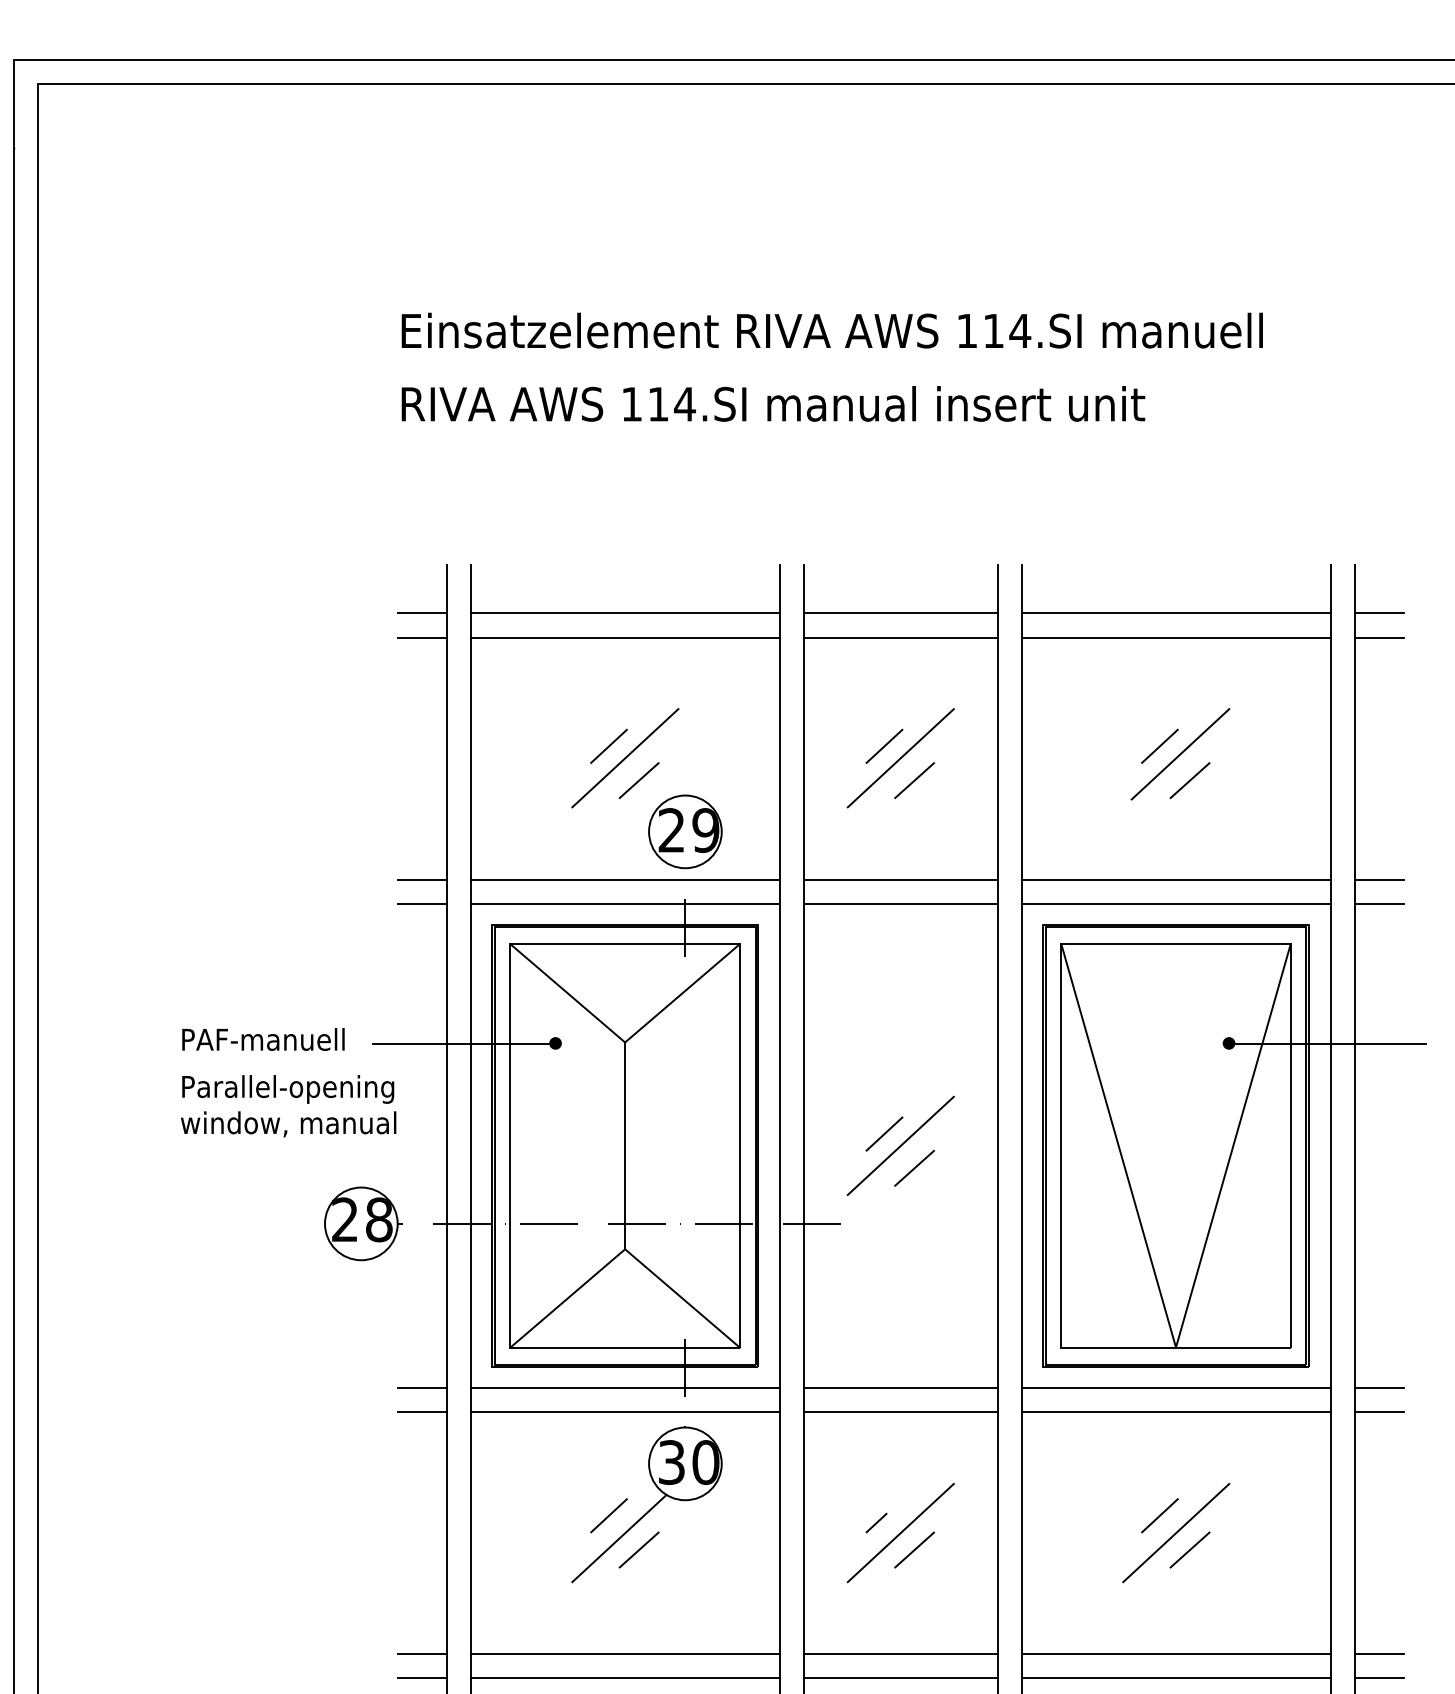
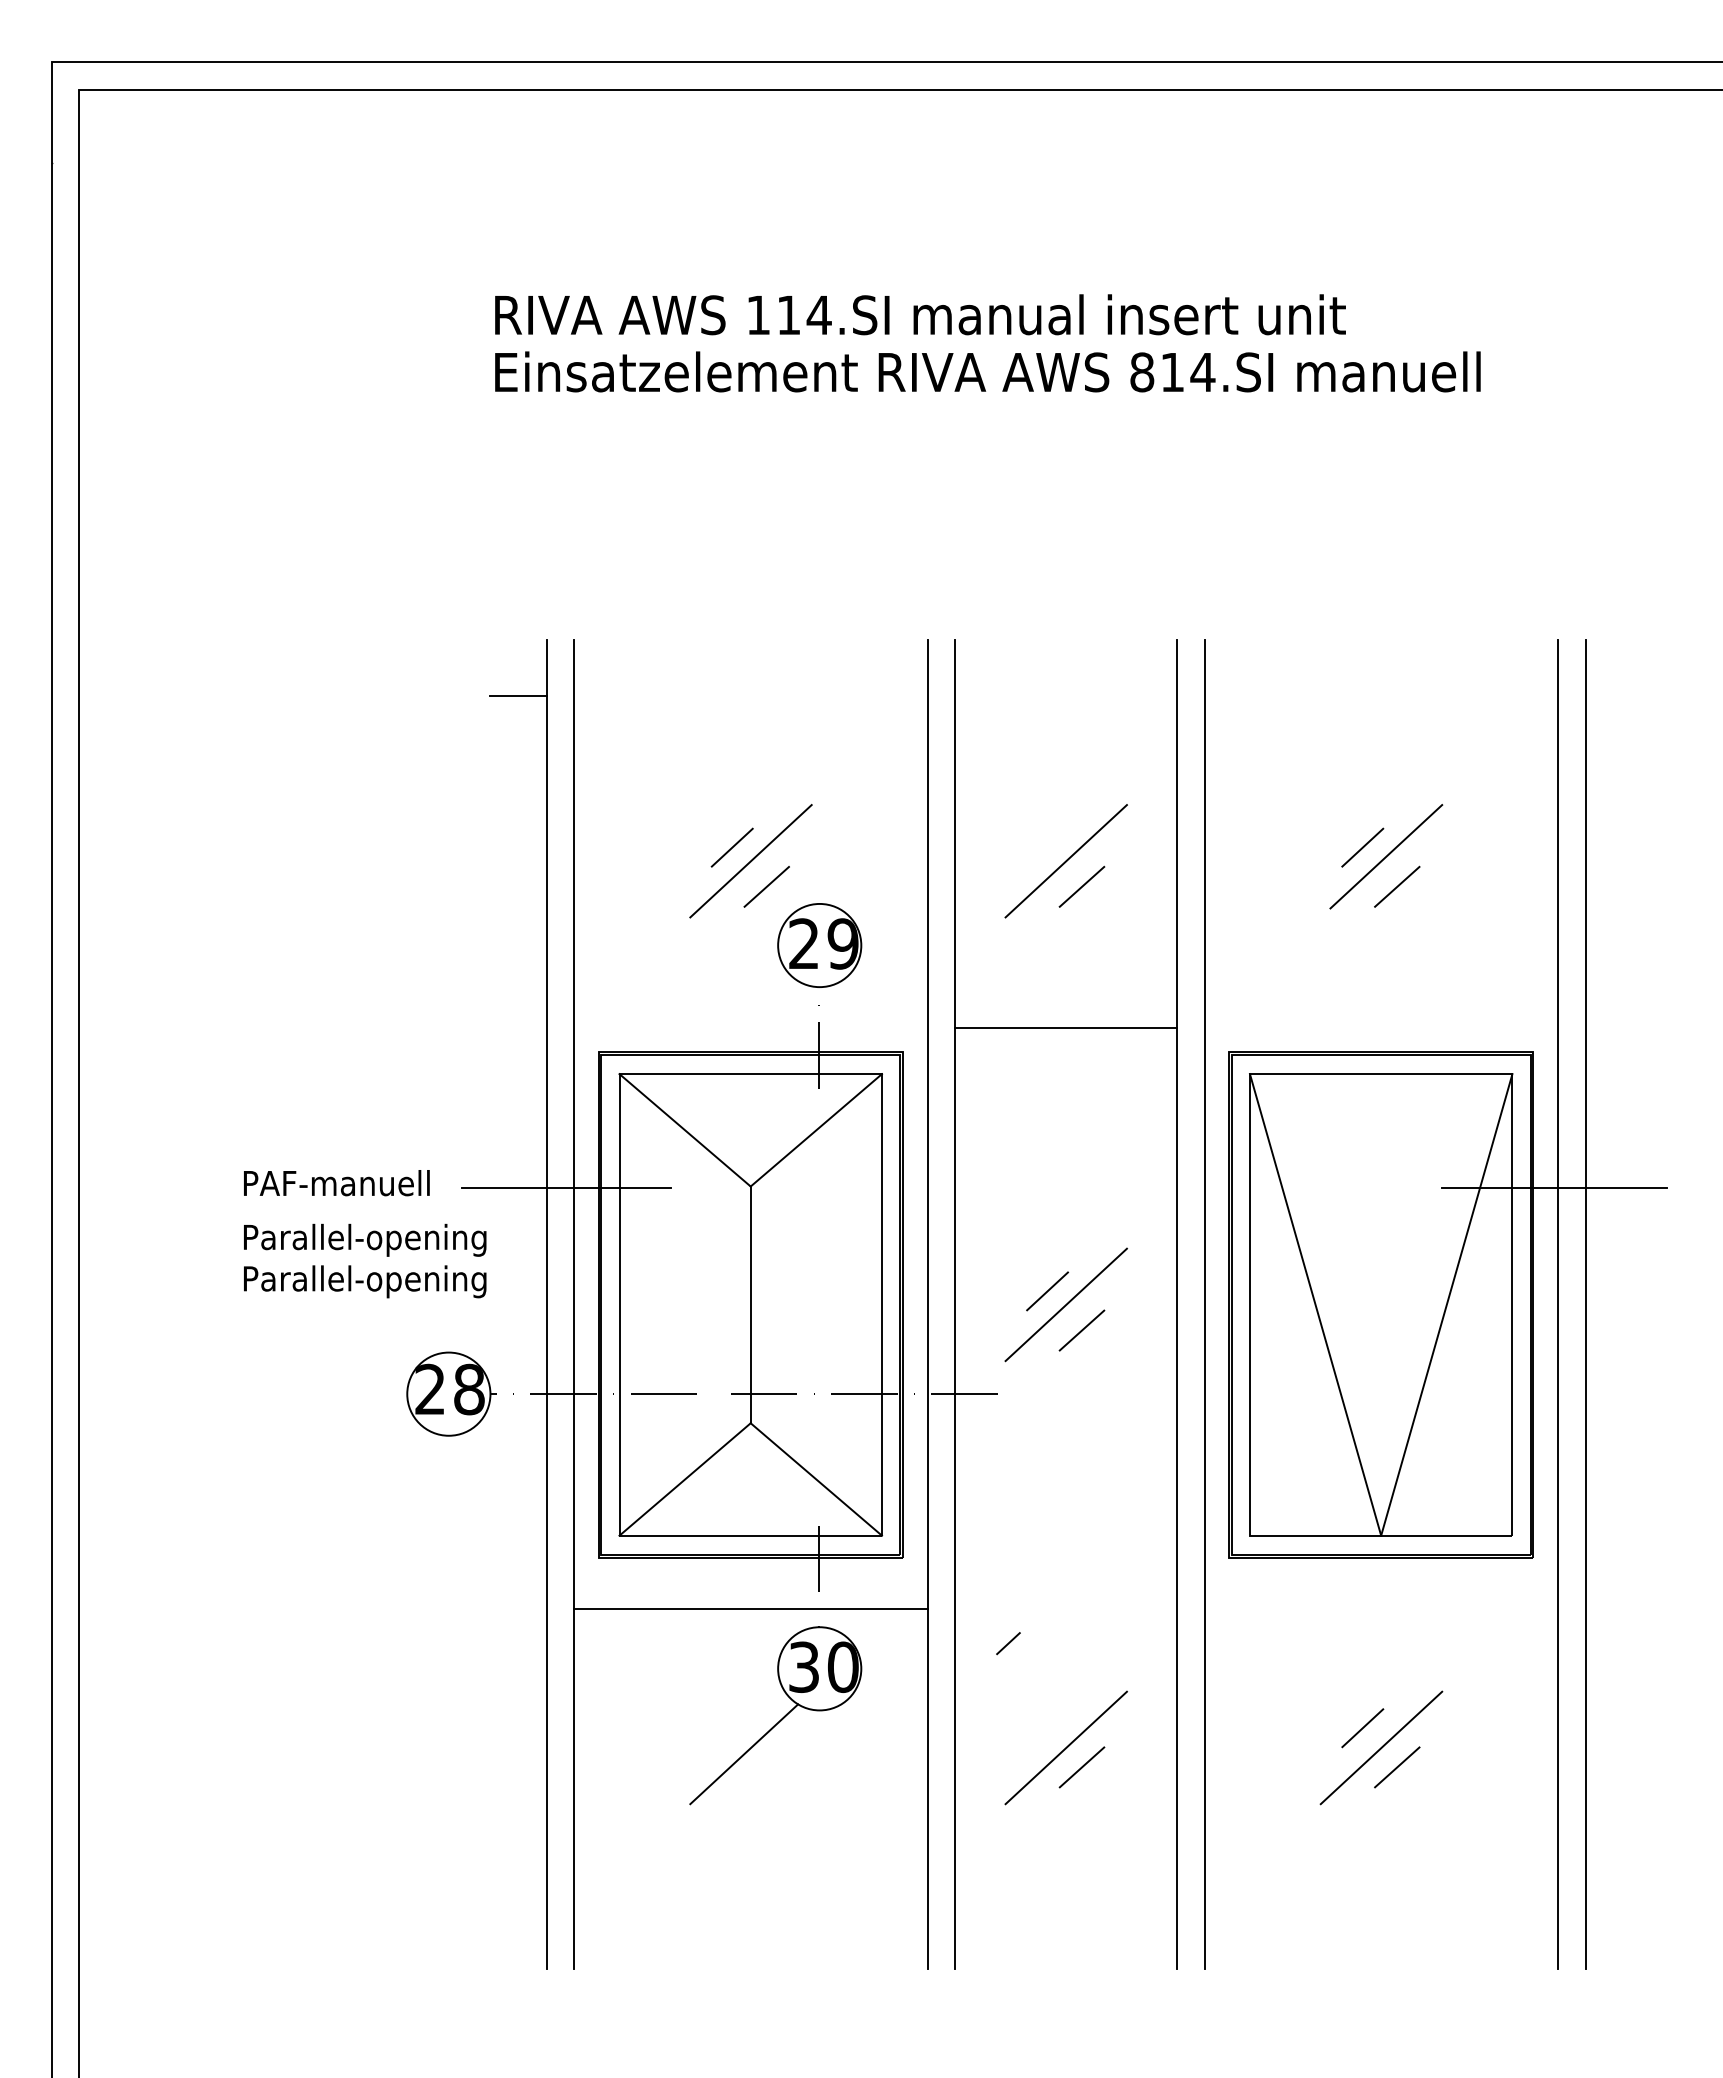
text: (967, 331) -> (1142, 372), 114.SI -> 814.SI
text: (773, 403) -> (920, 314), moved
line: (624, 613) -> (750, 695), removed
line: (901, 613) -> (1066, 695), removed
line: (1176, 613) -> (1381, 695), removed
line: (1379, 613) -> (1613, 695), removed
line: (422, 637) -> (518, 723), removed
line: (624, 637) -> (750, 723), removed
line: (901, 637) -> (1066, 723), removed
line: (1176, 637) -> (1381, 723), removed
line: (1379, 637) -> (1613, 723), removed
line: (884, 746) -> (1047, 847), removed
line: (422, 879) -> (518, 1000), removed
line: (624, 879) -> (750, 1000), removed
line: (901, 879) -> (1066, 1000), removed
line: (1176, 879) -> (1381, 1000), removed
line: (1379, 879) -> (1613, 1000), removed
line: (422, 903) -> (518, 1027), removed
line: (624, 903) -> (750, 1027), removed
line: (1176, 903) -> (1381, 1027), removed
line: (1379, 903) -> (1613, 1027), removed
fill: (555, 1043) -> (670, 1187), removed
fill: (1228, 1043) -> (1441, 1187), removed
text: (288, 1125) -> (365, 1281), window, manual -> Parallel-opening
line: (422, 1387) -> (518, 1581), removed
line: (624, 1387) -> (750, 1581), removed
line: (901, 1387) -> (1066, 1581), removed
line: (1176, 1387) -> (1381, 1581), removed
line: (1379, 1387) -> (1613, 1581), removed
line: (422, 1412) -> (518, 1609), removed
line: (901, 1412) -> (1066, 1609), removed
line: (1176, 1412) -> (1381, 1609), removed
line: (1379, 1412) -> (1613, 1609), removed
line: (608, 1516) -> (731, 1728), removed
line: (876, 1523) -> (1008, 1643), moved
line: (638, 1550) -> (766, 1767), removed
line: (422, 1654) -> (518, 1886), removed
line: (624, 1654) -> (750, 1886), removed
line: (901, 1654) -> (1066, 1886), removed
line: (1176, 1654) -> (1381, 1886), removed
line: (1379, 1654) -> (1613, 1886), removed
line: (422, 1678) -> (518, 1914), removed
line: (624, 1678) -> (750, 1914), removed
line: (901, 1678) -> (1066, 1914), removed
line: (1176, 1678) -> (1381, 1914), removed
line: (1379, 1678) -> (1613, 1914), removed

